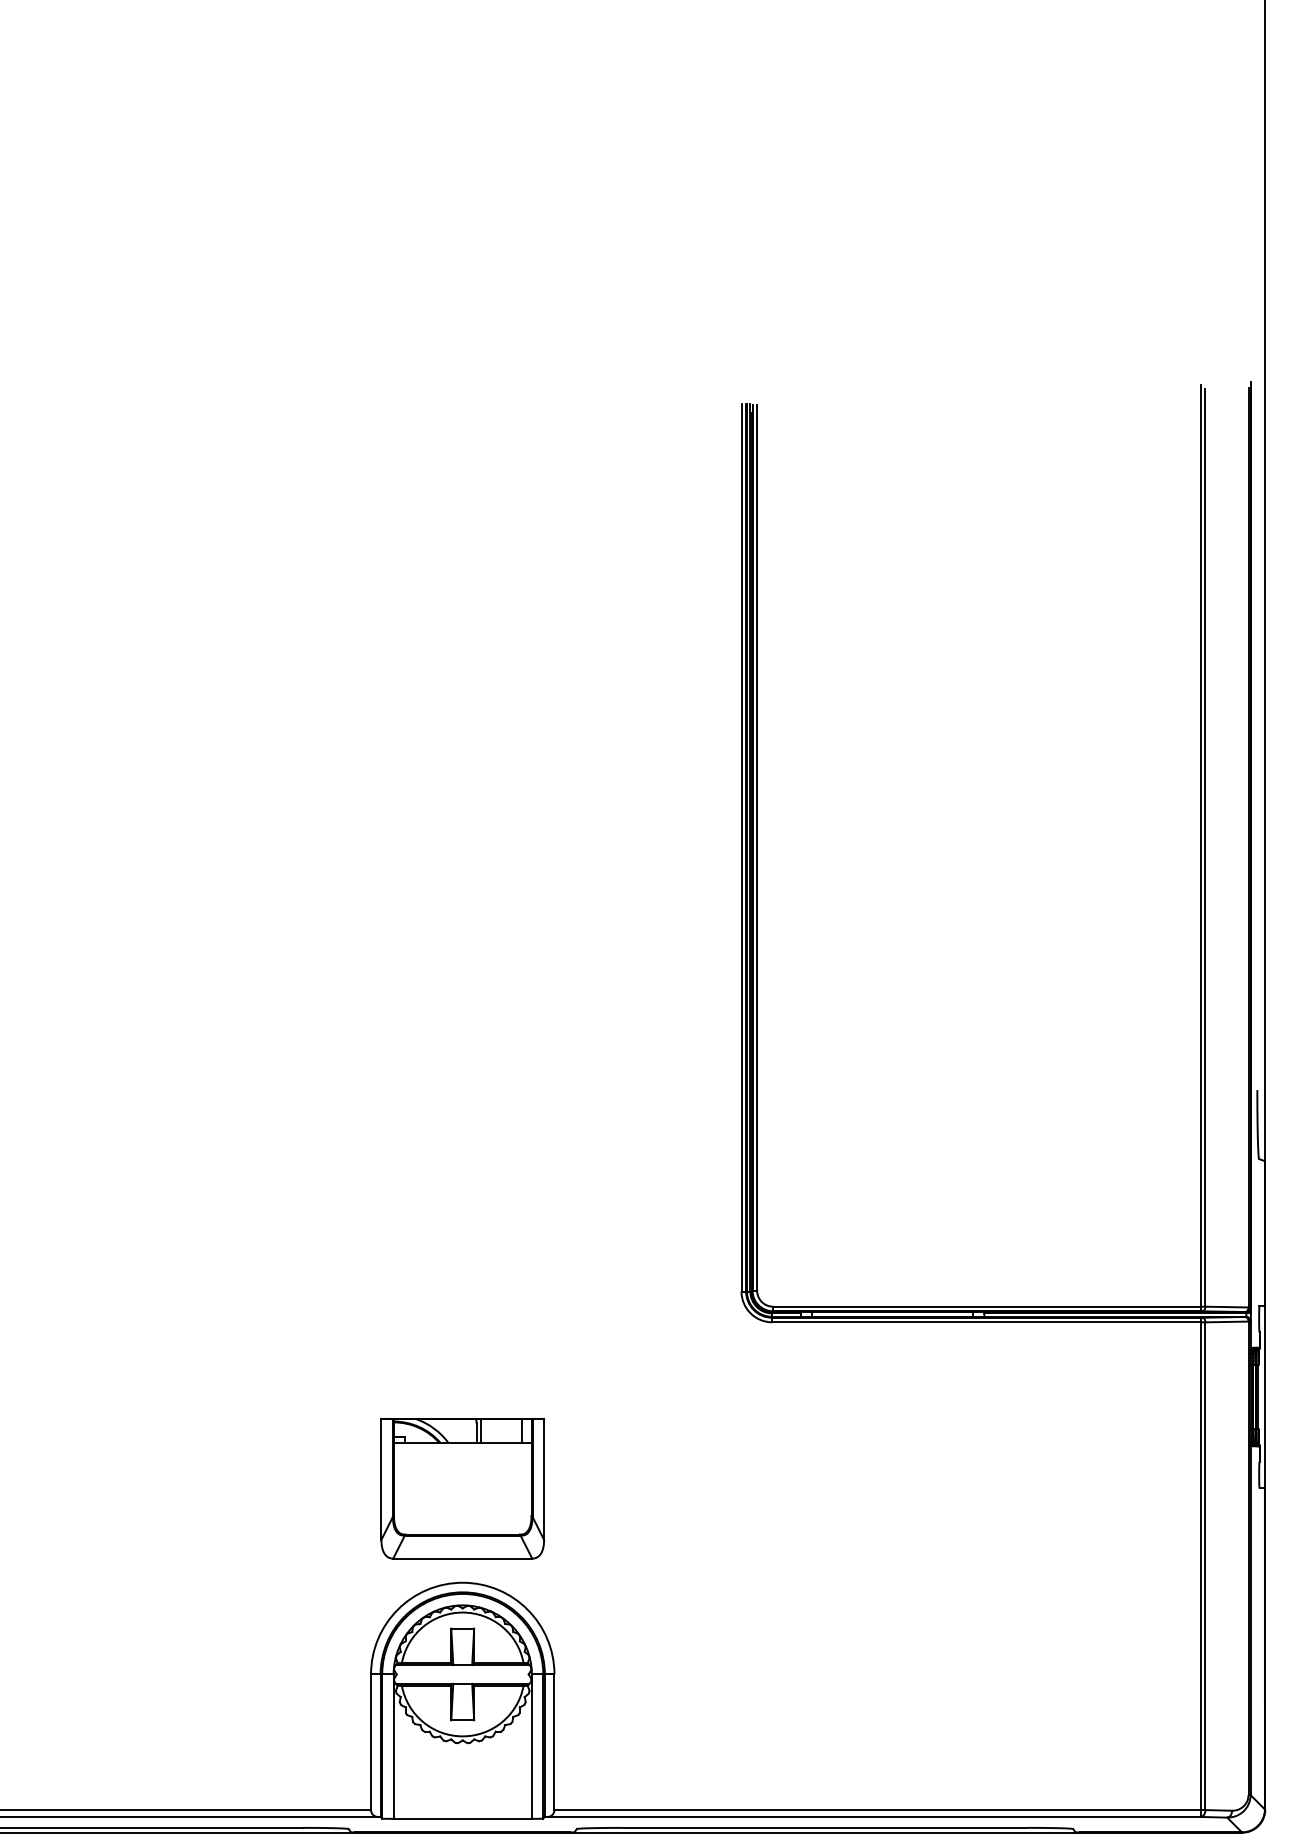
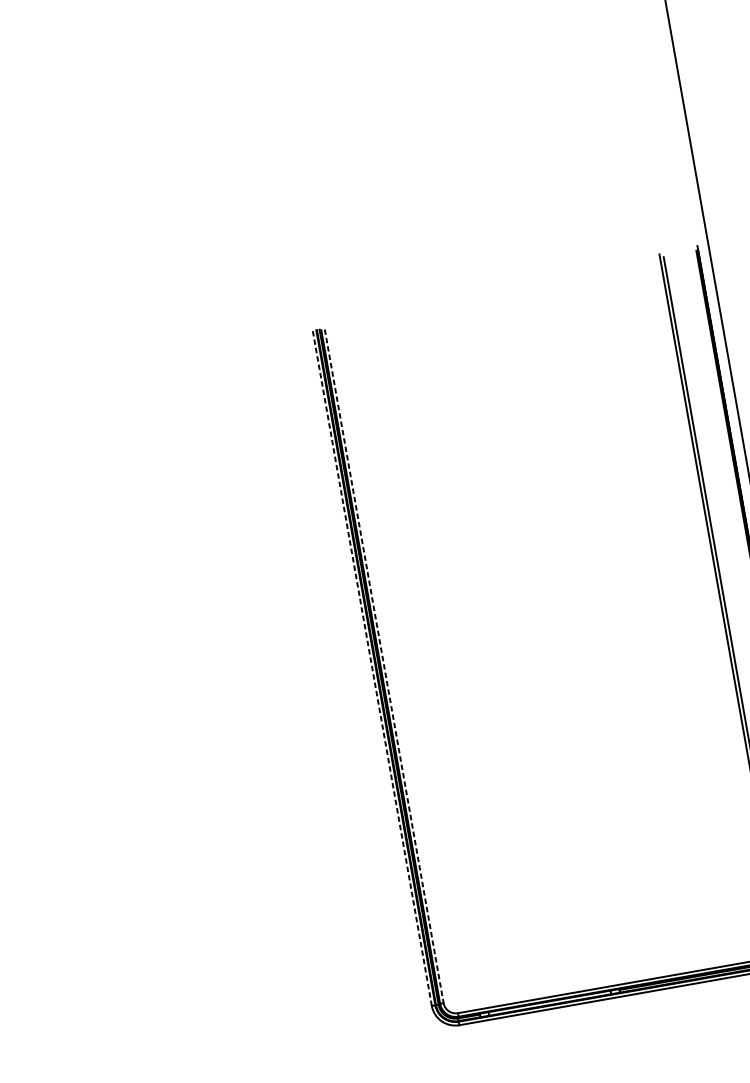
line: (741, 847) -> (372, 668), solid -> dashed
line: (757, 847) -> (384, 665), solid -> dashed

